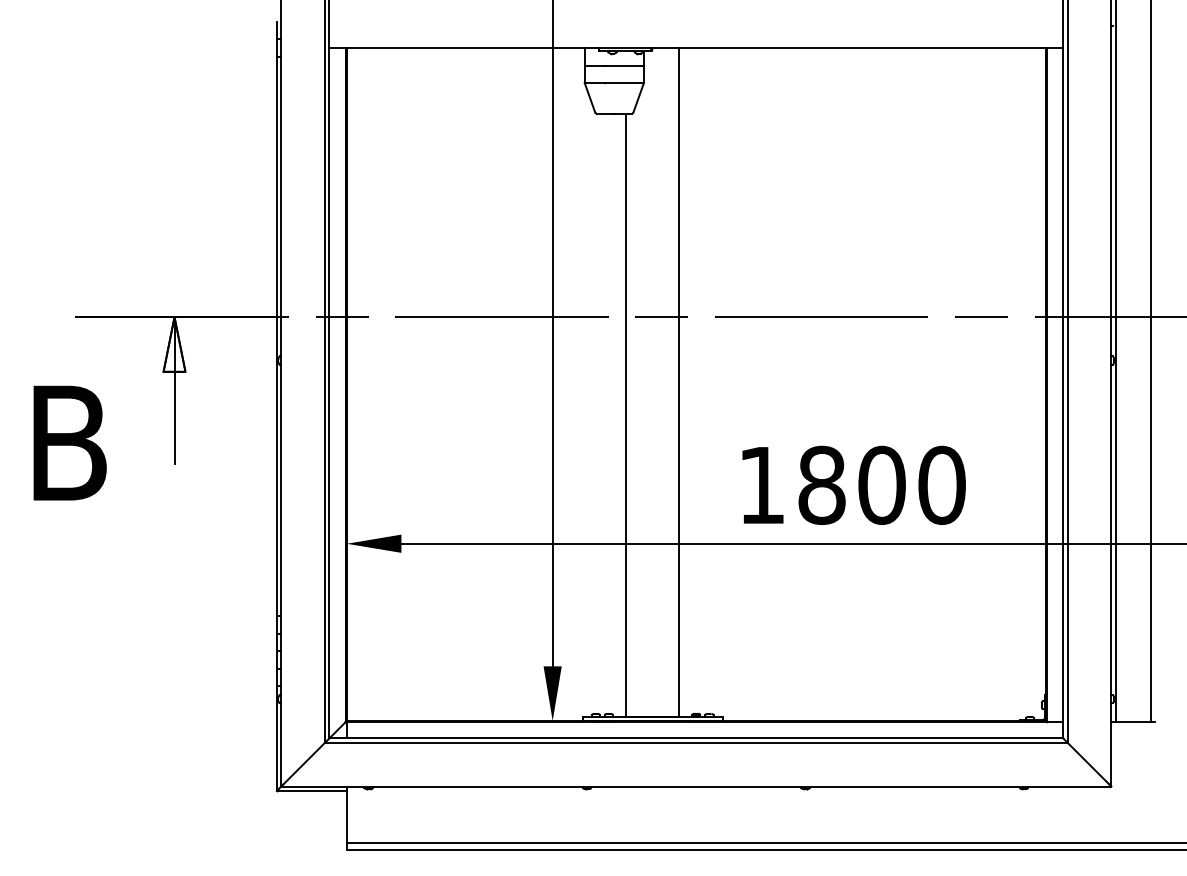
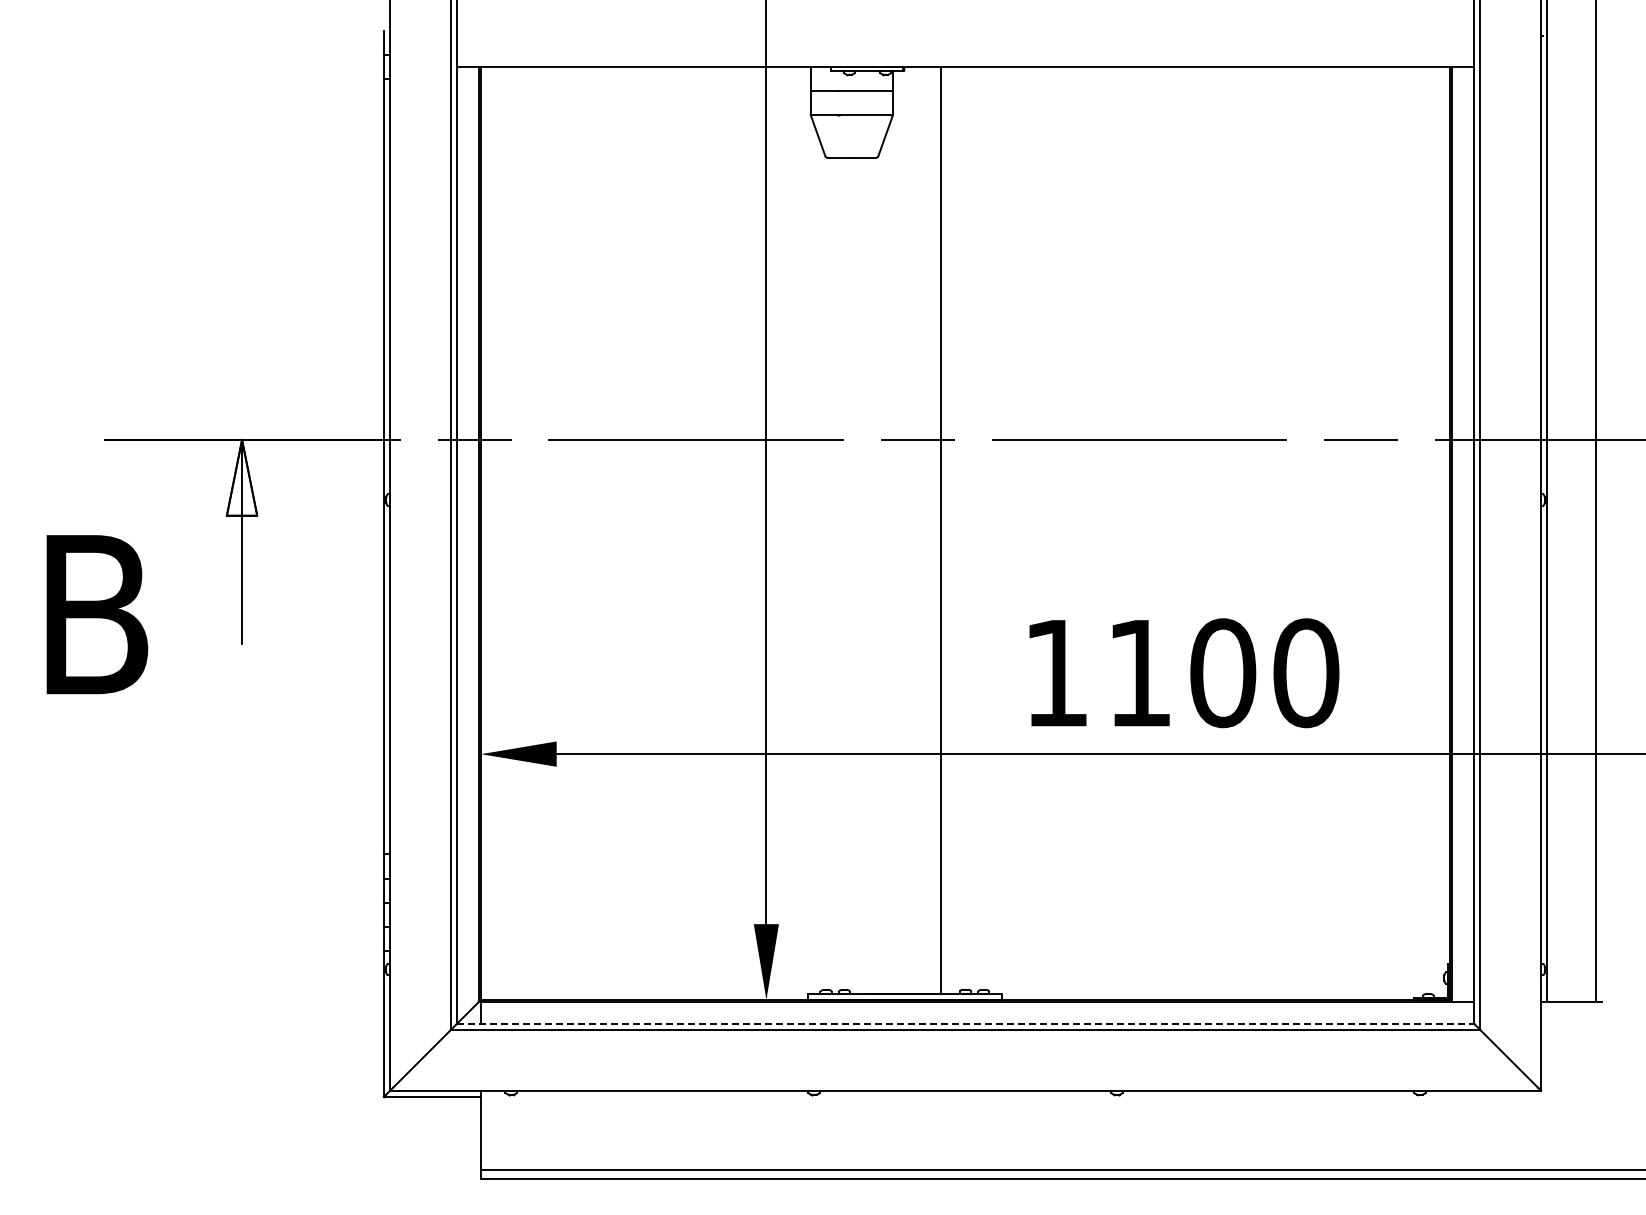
line: (626, 414) -> (868, 575), removed
text: (821, 485) -> (1139, 673), 1800 -> 1100
line: (696, 738) -> (965, 1024), solid -> dashed

